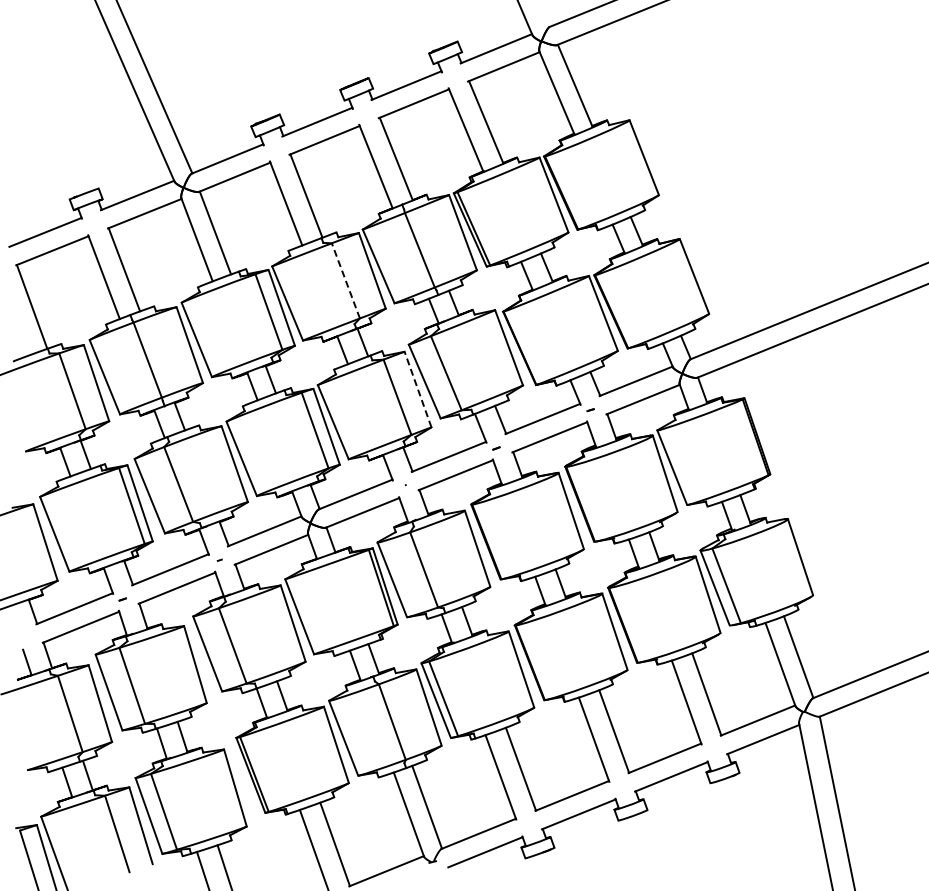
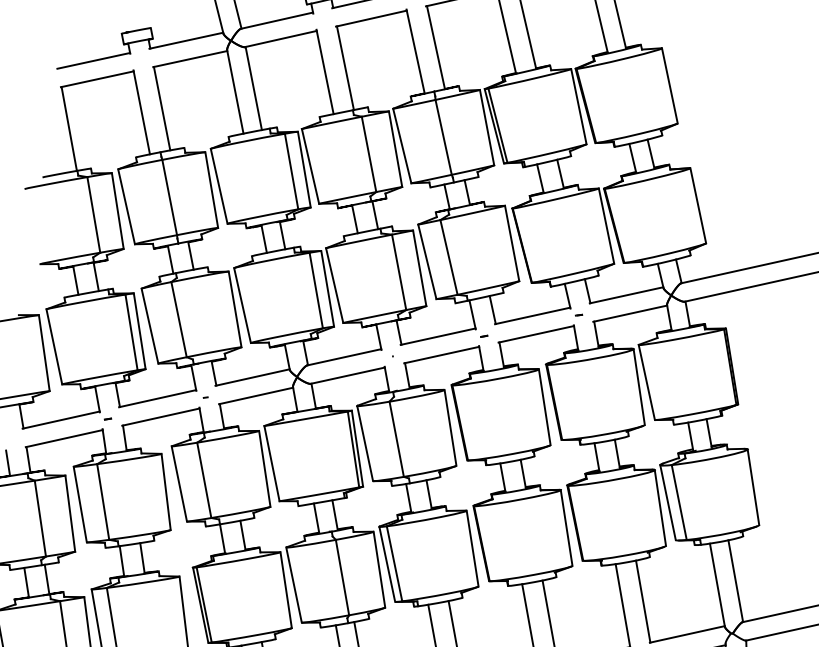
line: (345, 280) -> (368, 153), dashed -> solid
line: (417, 389) -> (419, 268), dashed -> solid

